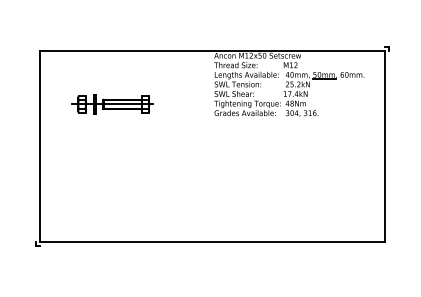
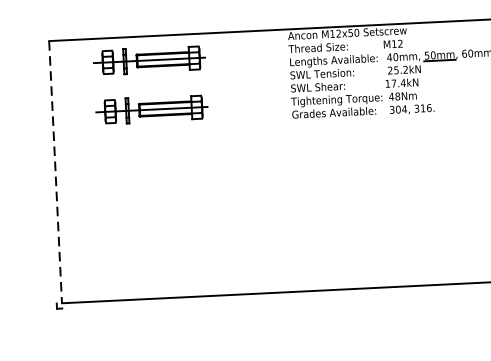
part: (112, 68) -> (149, 60), added
line: (40, 146) -> (56, 172), solid -> dashed

